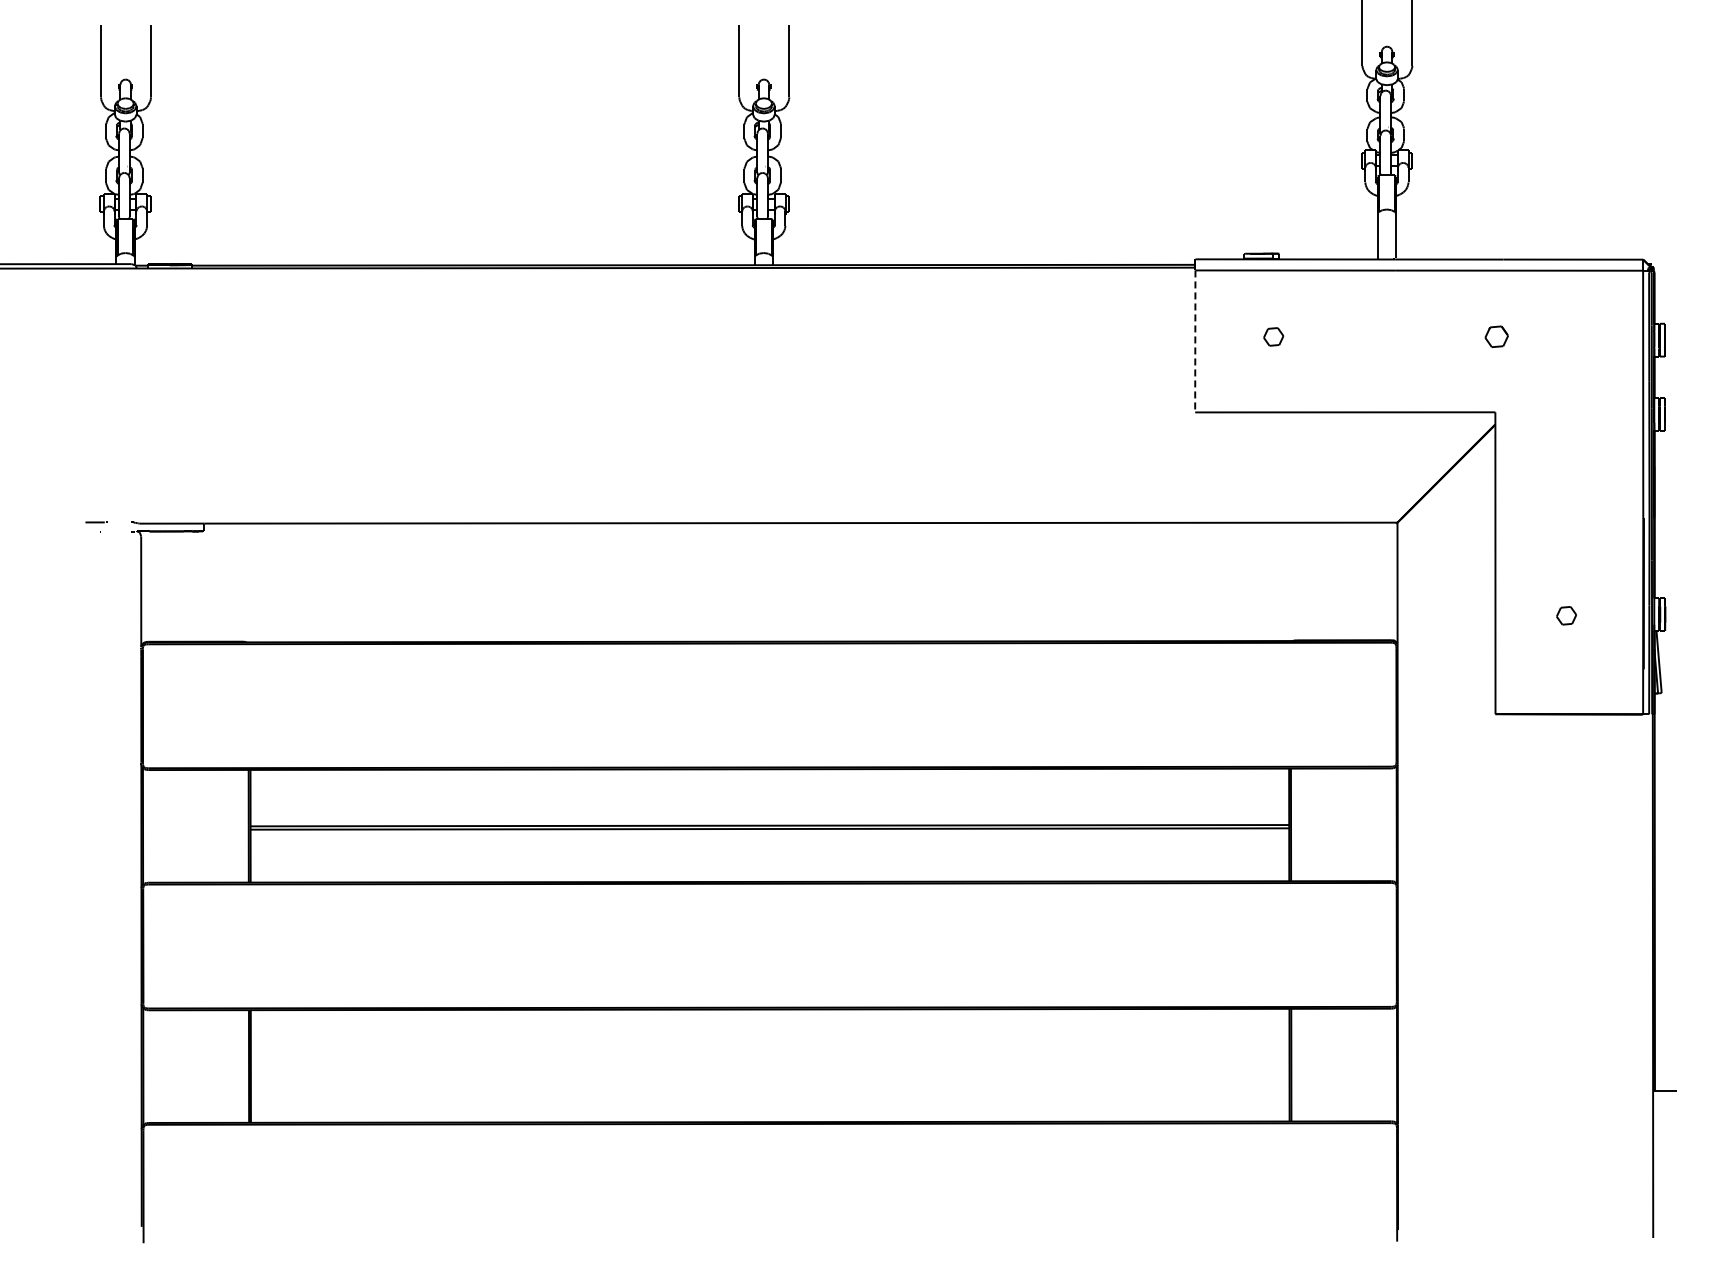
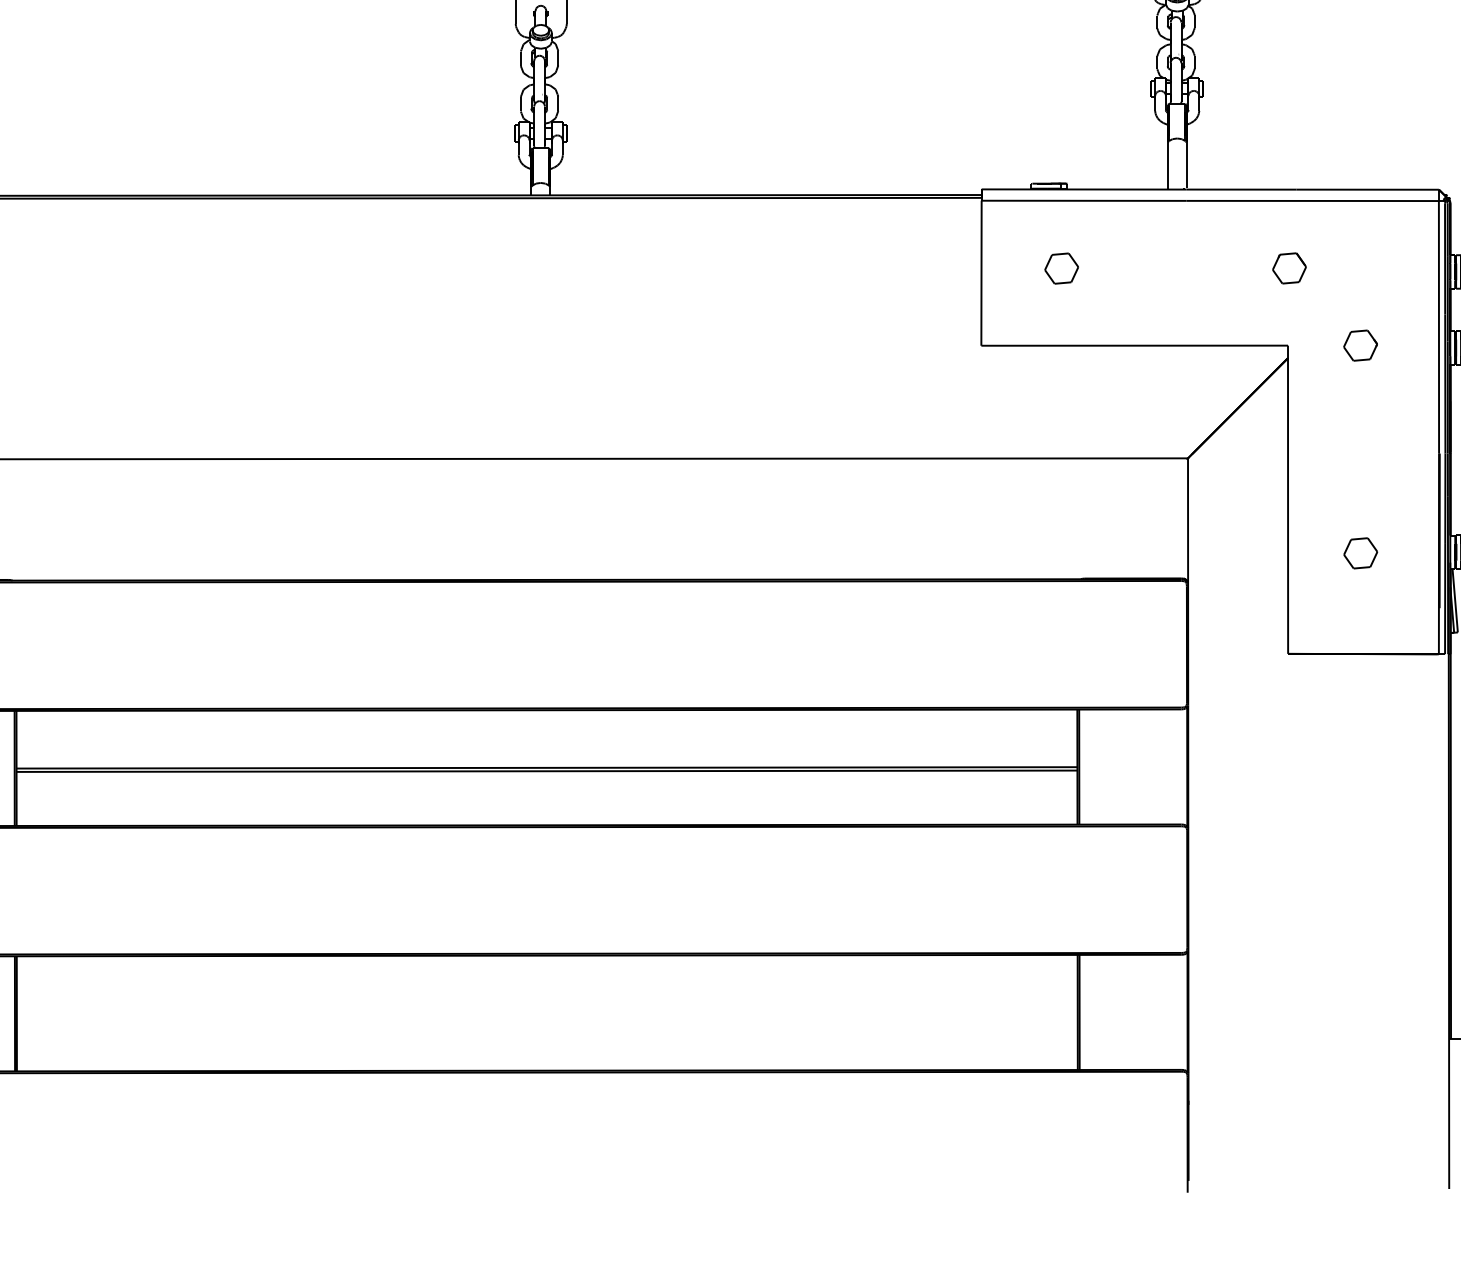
part: (1273, 336) -> (1061, 268), size x1.67
part: (1496, 336) -> (1289, 268), size x1.43
line: (1195, 341) -> (981, 273), dashed -> solid
part: (1566, 411) -> (1360, 344), added
part: (1566, 615) -> (1360, 553), size x1.67

